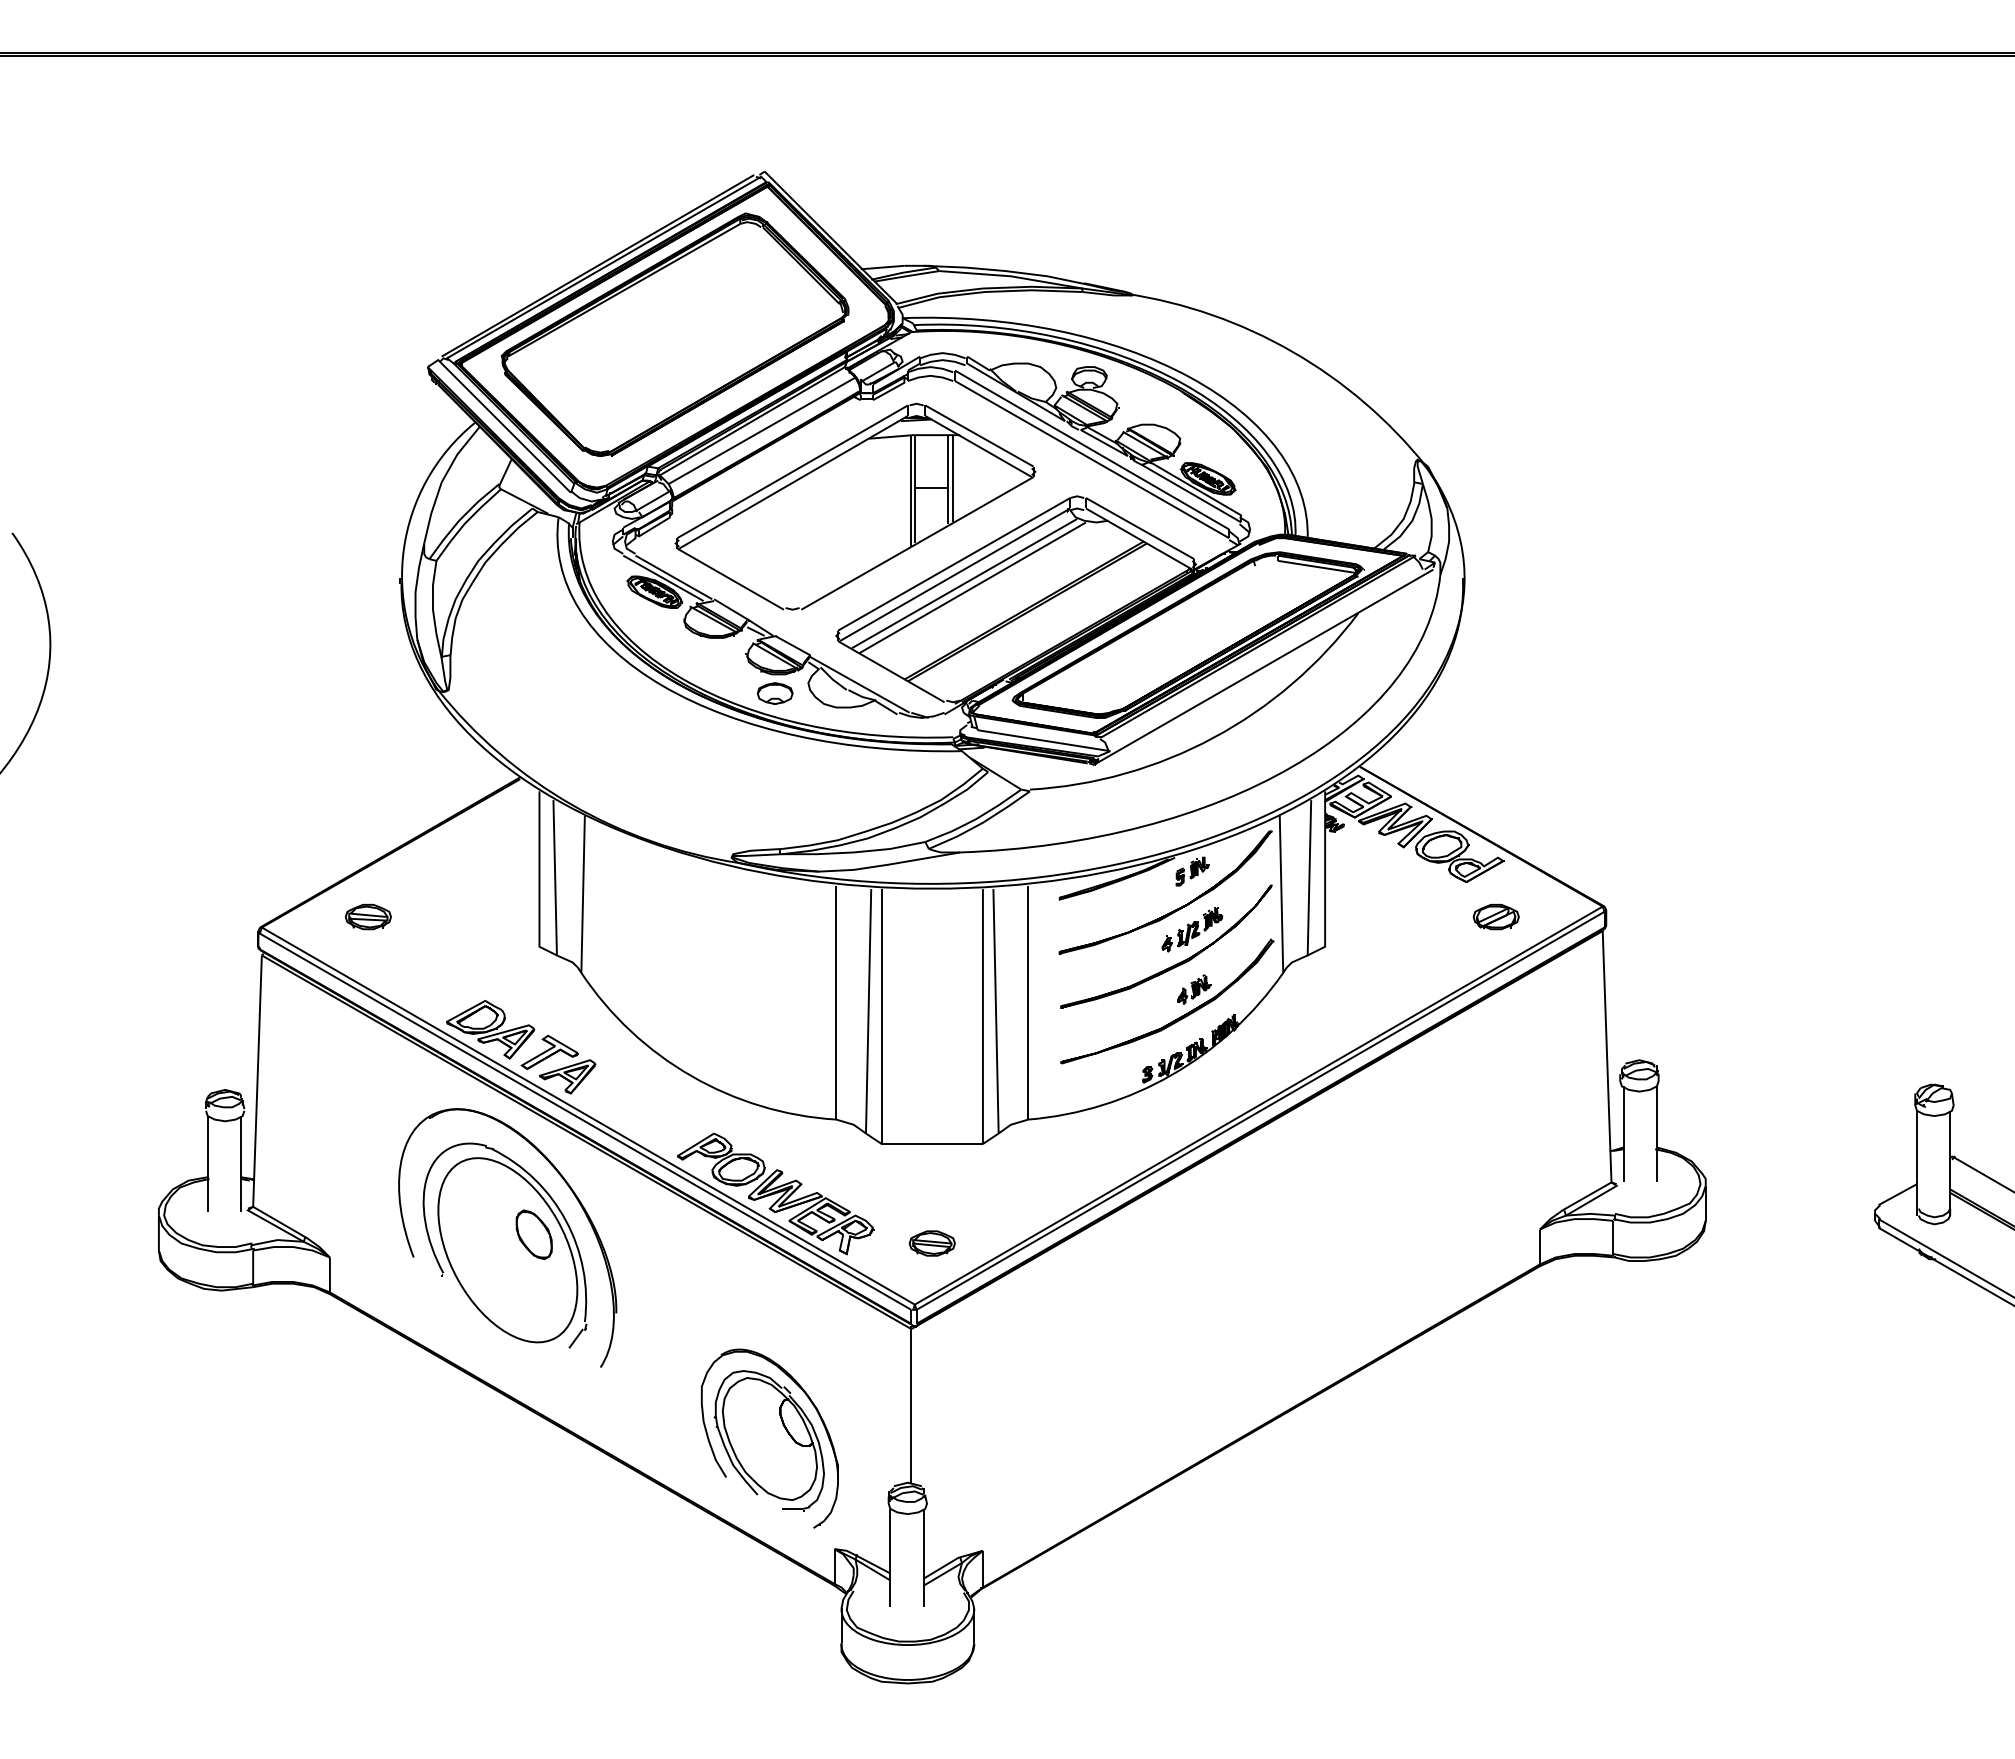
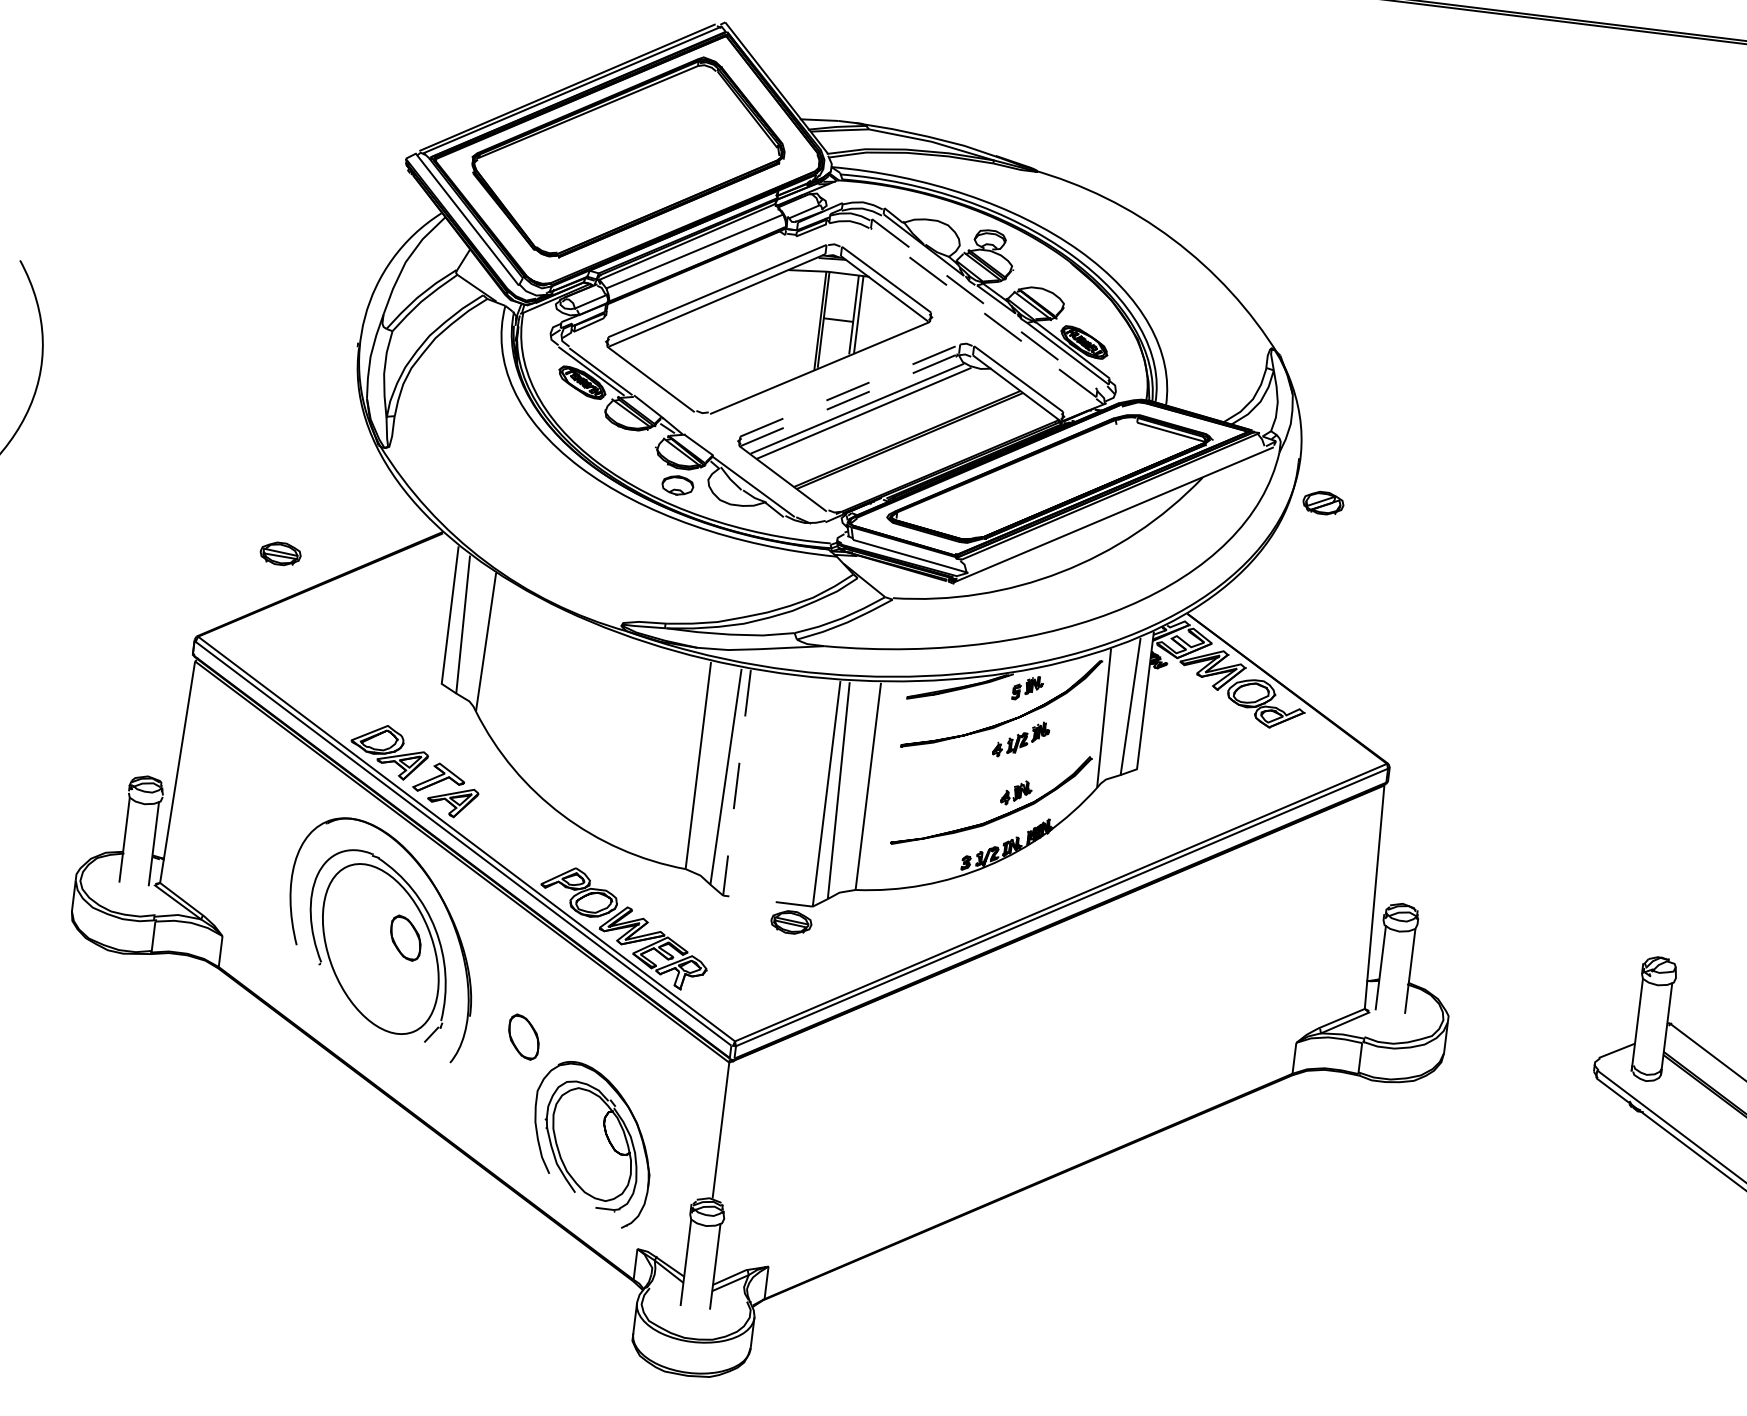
line: (1092, 450) -> (985, 304), solid -> dashed
line: (1092, 459) -> (984, 312), solid -> dashed
line: (954, 564) -> (850, 390), solid -> dashed
line: (955, 574) -> (850, 399), solid -> dashed
part: (368, 916) -> (280, 553), moved
part: (1495, 916) -> (1322, 502), moved
curve: (1174, 964) -> (1001, 768), removed
line: (881, 1068) -> (731, 828), solid -> dashed
part: (931, 1243) -> (790, 922), moved
part: (678, 1328) -> (523, 1036), added

